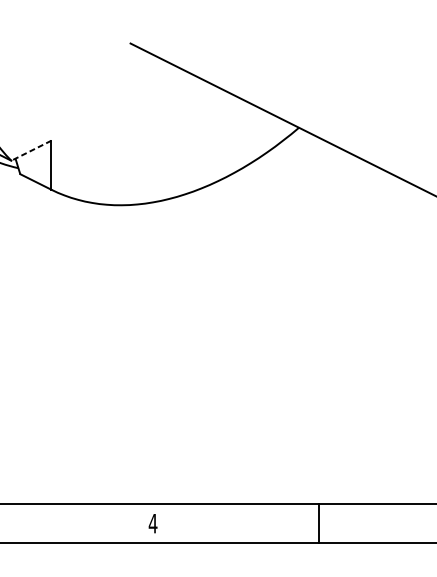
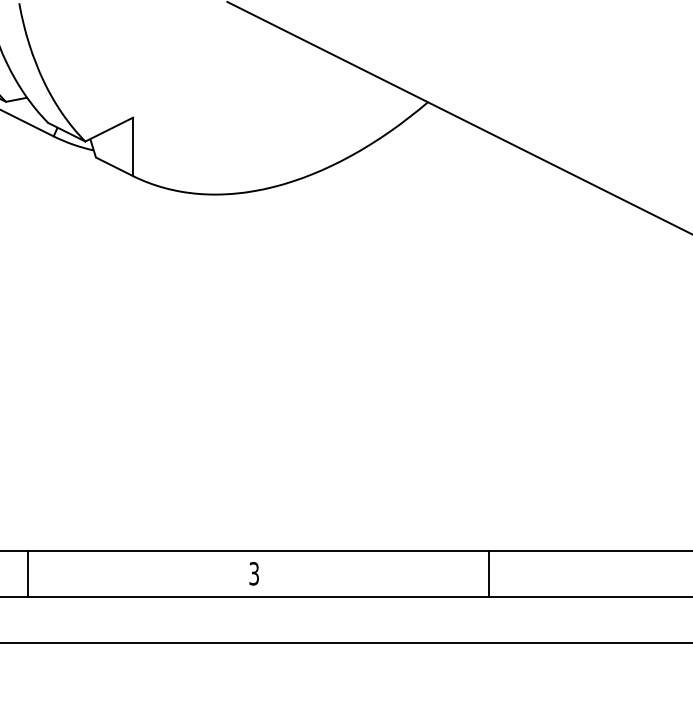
line: (31, 150) -> (109, 129), dashed -> solid
text: (153, 523) -> (254, 573), 4 -> 3
line: (318, 523) -> (488, 573), moved

